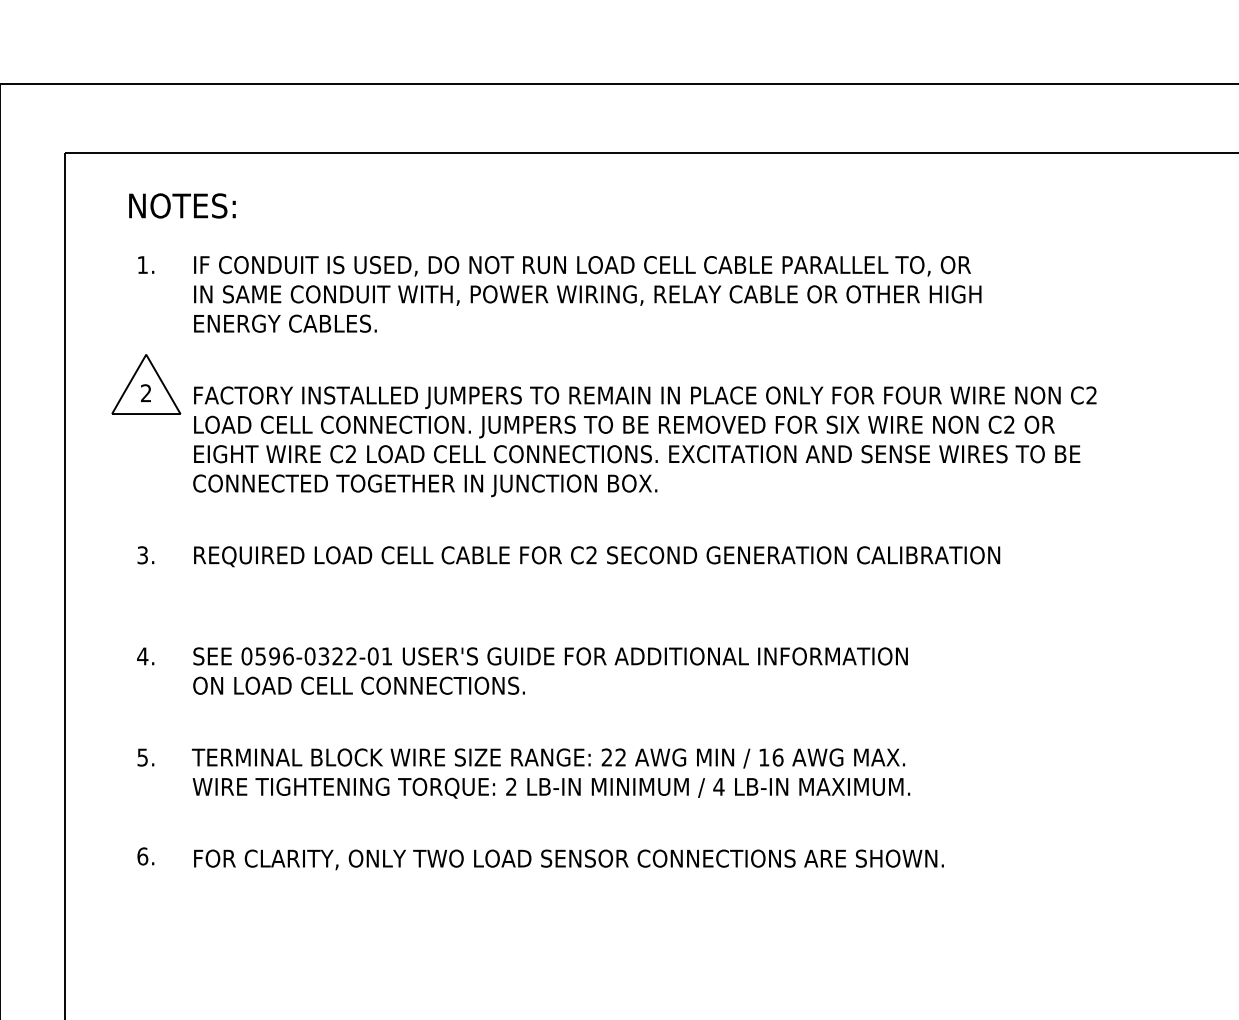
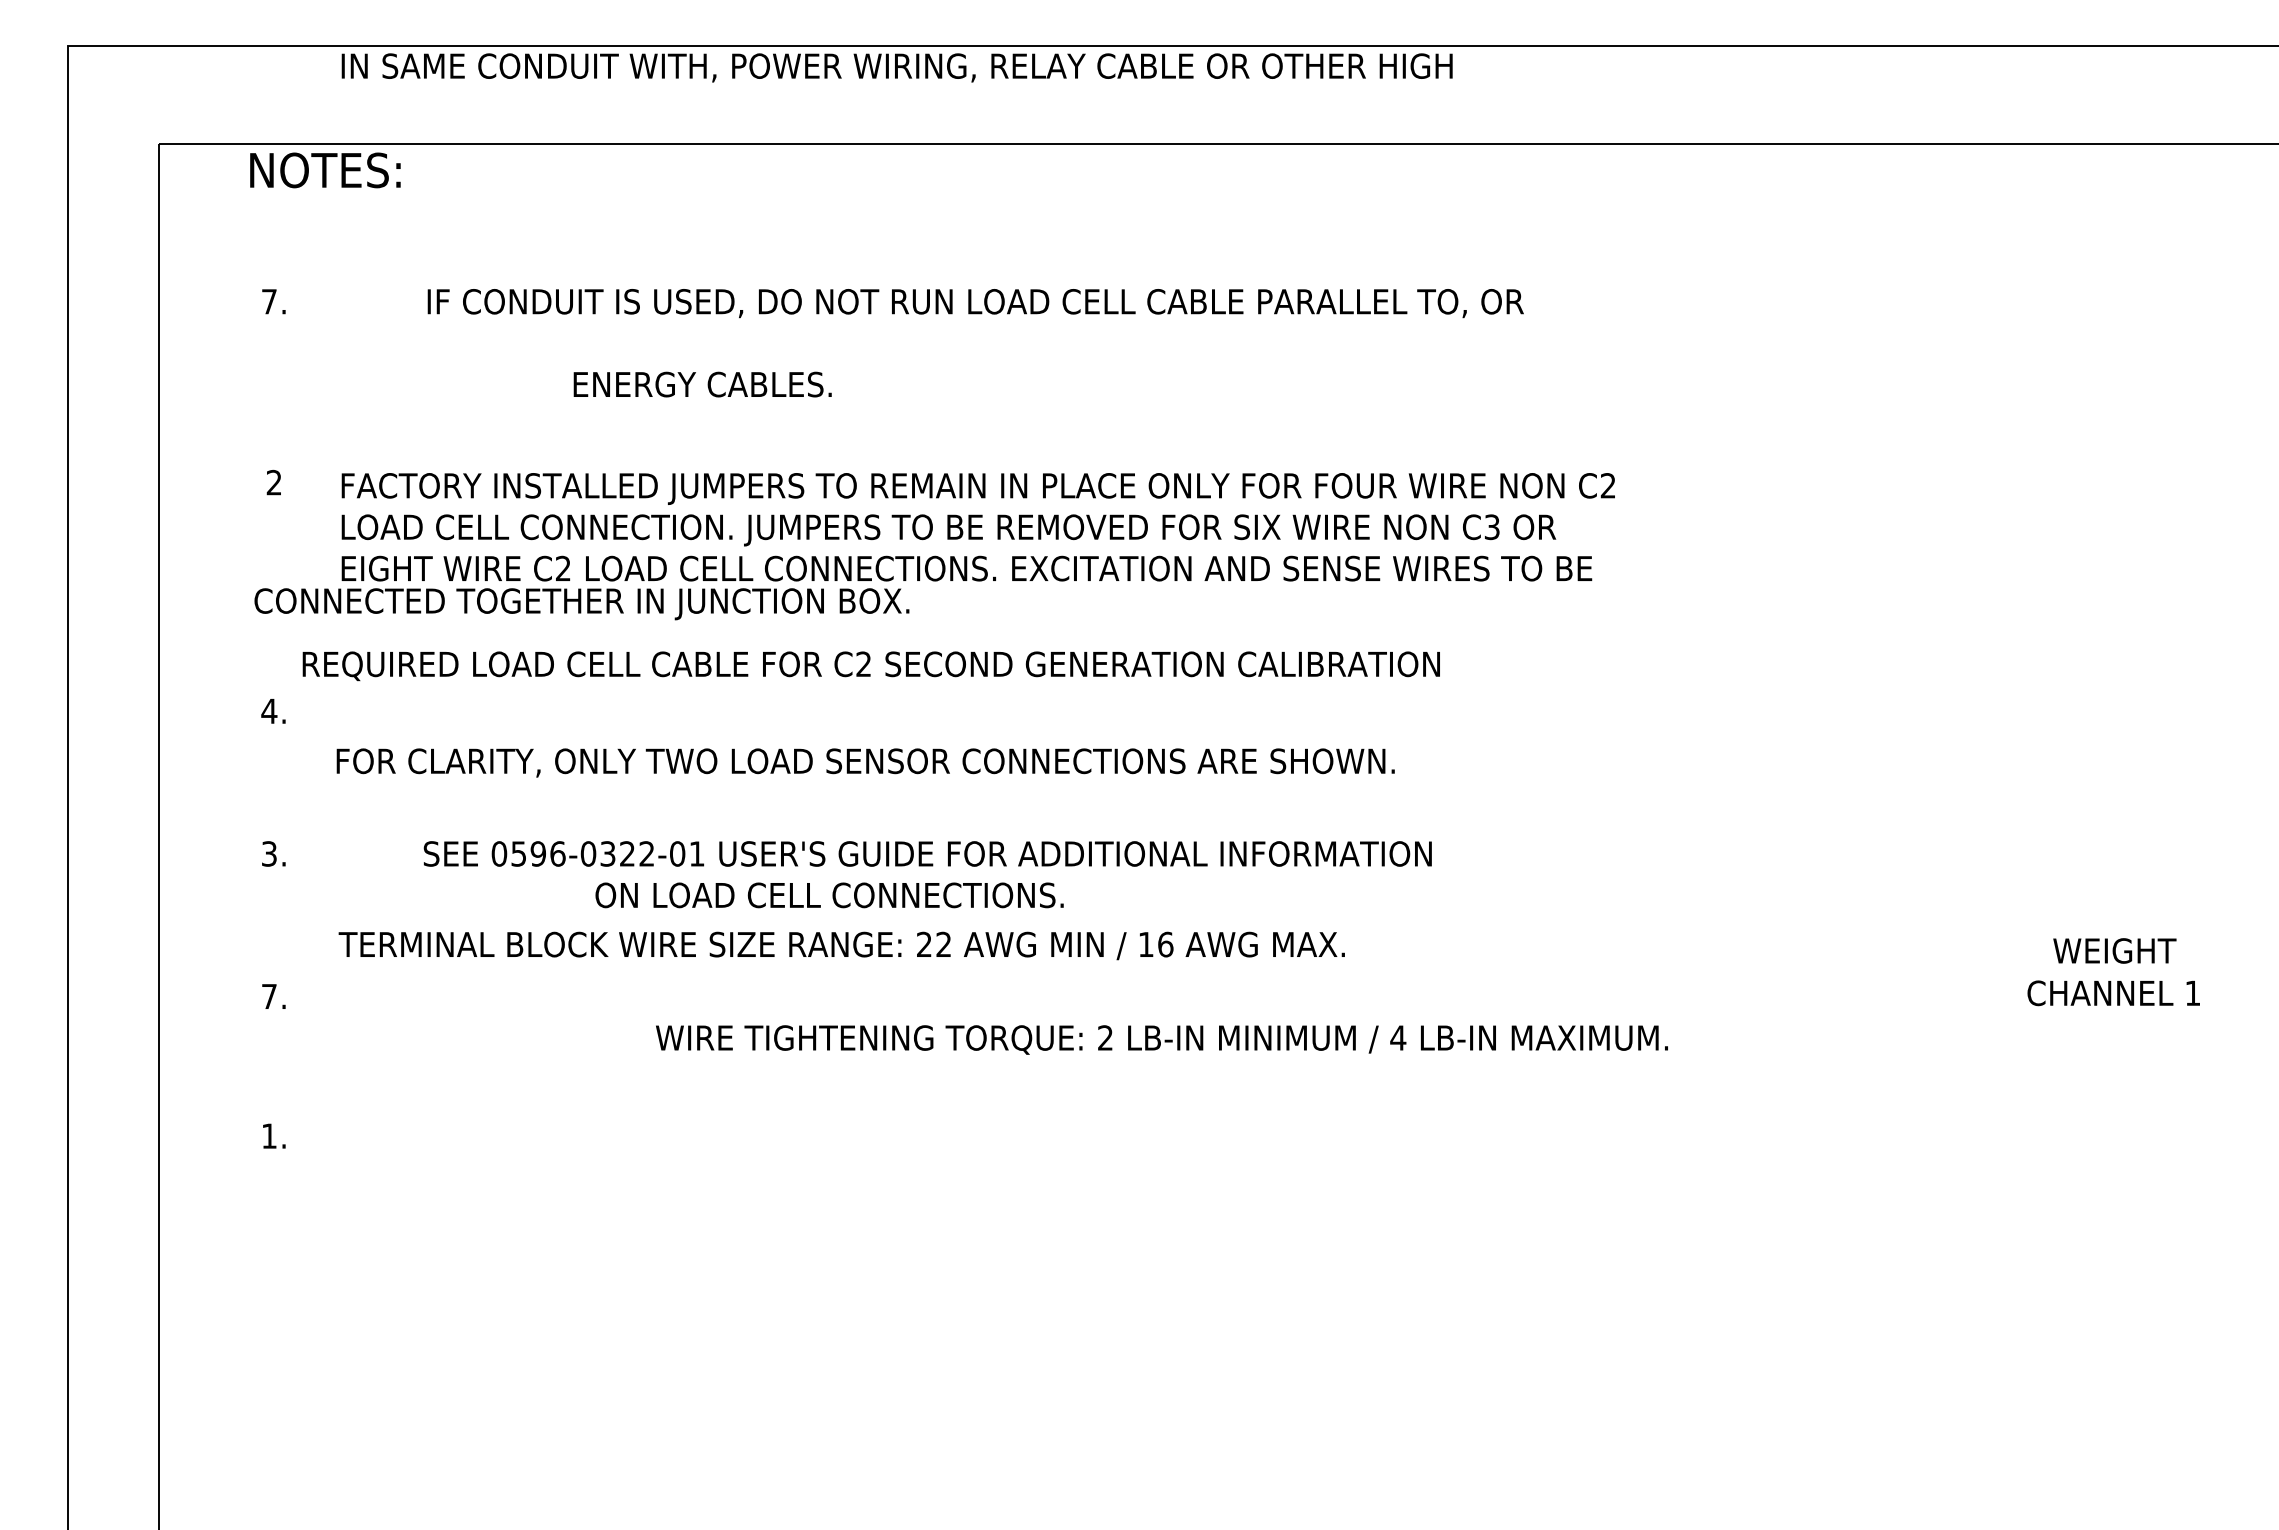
text: (182, 206) -> (325, 170), moved
text: (142, 264) -> (269, 301), 1. -> 7.
text: (582, 266) -> (975, 303), moved
text: (587, 295) -> (896, 67), moved
text: (285, 323) -> (702, 384), moved
part: (146, 383) -> (274, 469), removed
text: (1008, 425) -> (1491, 527), C2 -> C3
text: (424, 485) -> (581, 604), moved
text: (142, 555) -> (269, 711), 3. -> 4.
text: (596, 556) -> (870, 666), moved
text: (142, 656) -> (269, 853), 4. -> 3.
text: (550, 656) -> (927, 853), moved
text: (359, 685) -> (829, 895), moved
text: (142, 757) -> (269, 996), 5. -> 7.
text: (548, 758) -> (841, 945), moved
text: (551, 787) -> (1161, 1039), moved
text: (142, 855) -> (269, 1135), 6. -> 1.
text: (568, 859) -> (865, 762), moved

